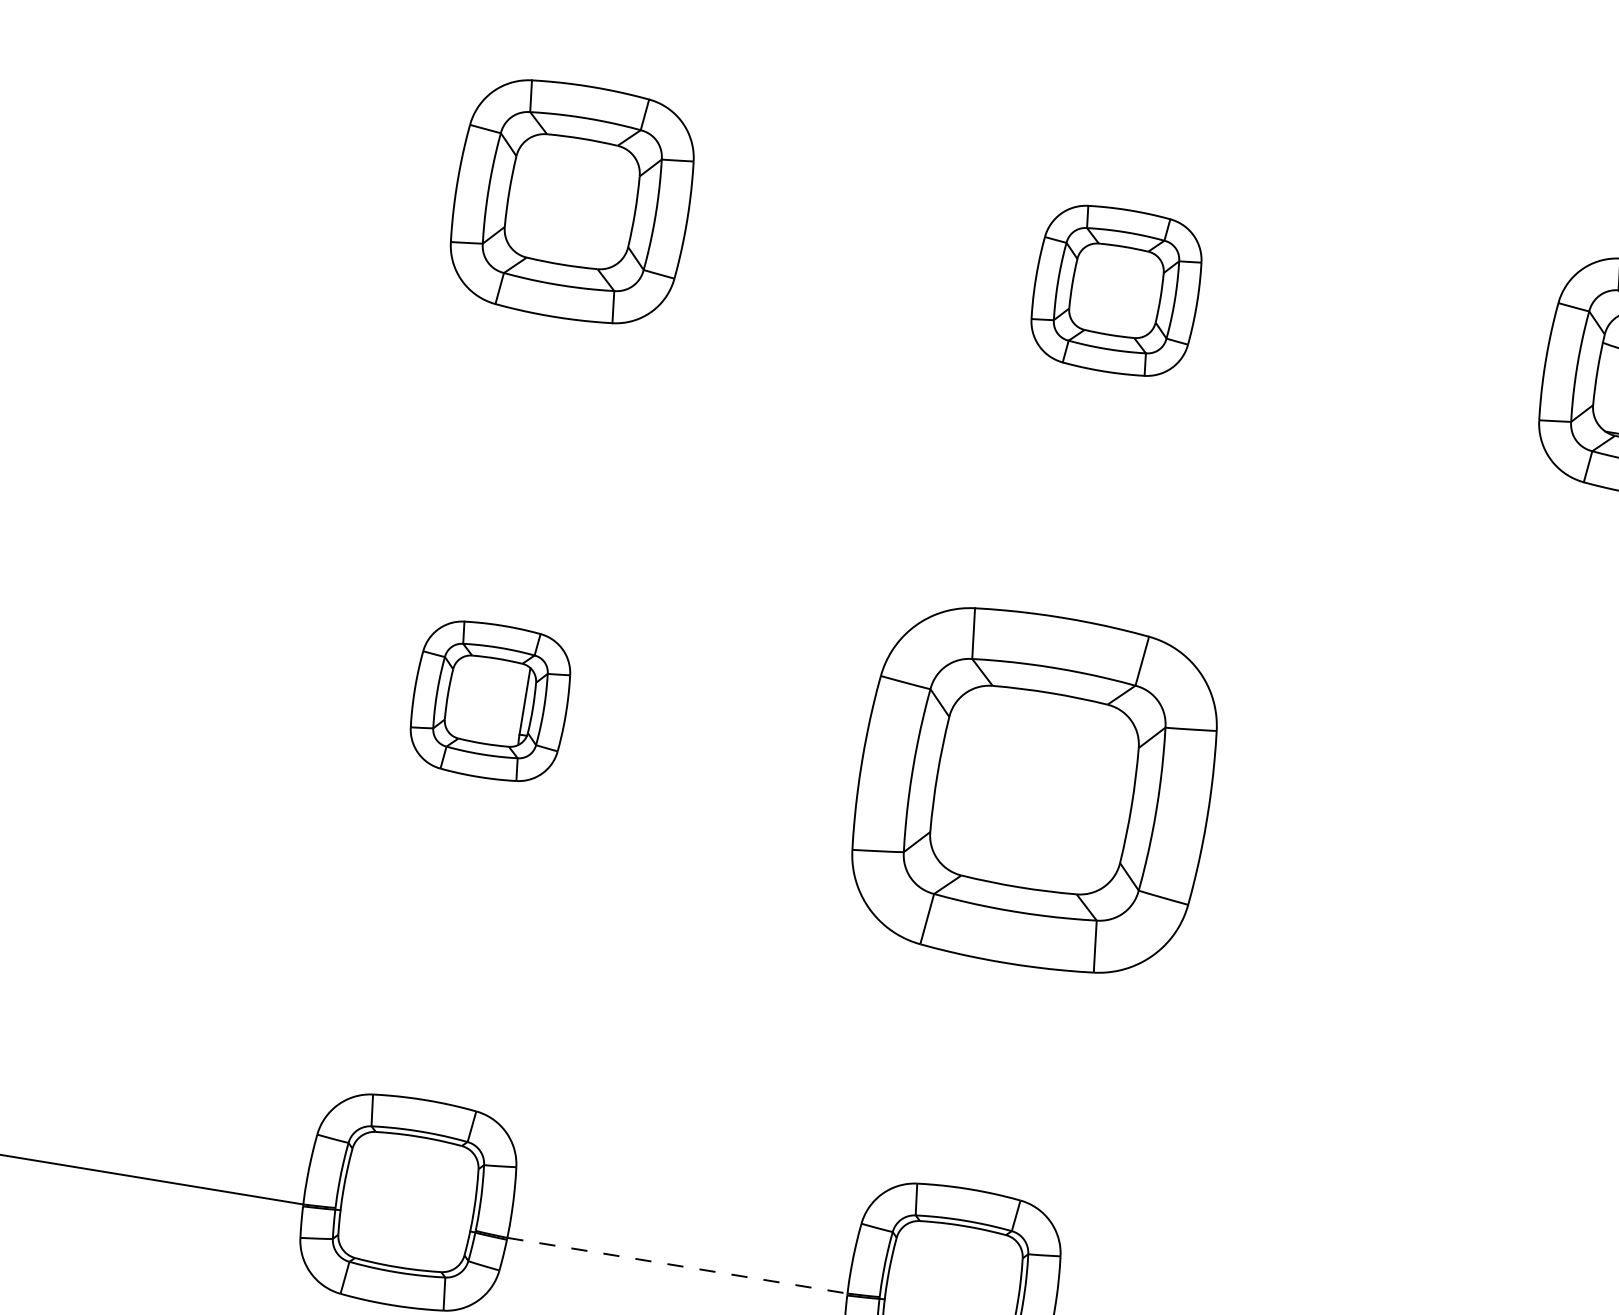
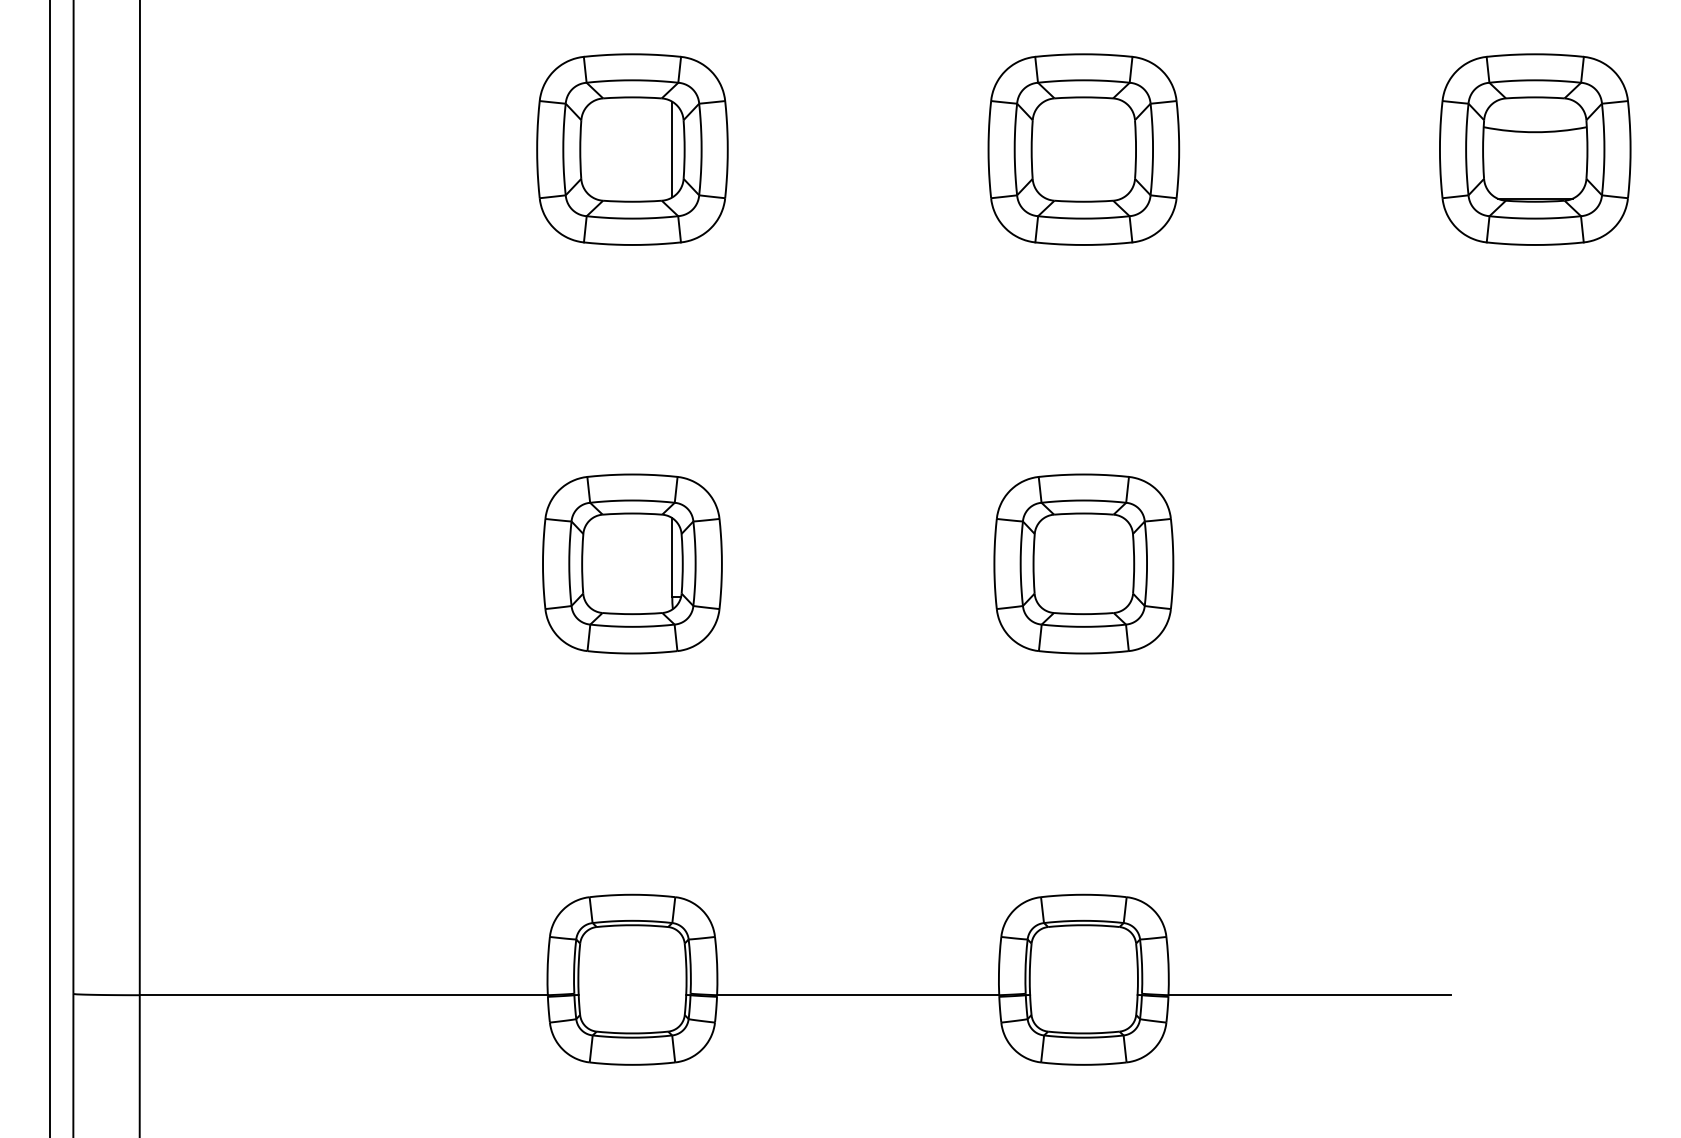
line: (620, 209) -> (672, 149), added
part: (1116, 290) -> (1083, 149), size x1.43
part: (490, 700) -> (632, 563), size x1.43
part: (1034, 789) -> (1083, 563), size x0.62
line: (677, 1266) -> (858, 995), dashed -> solid

